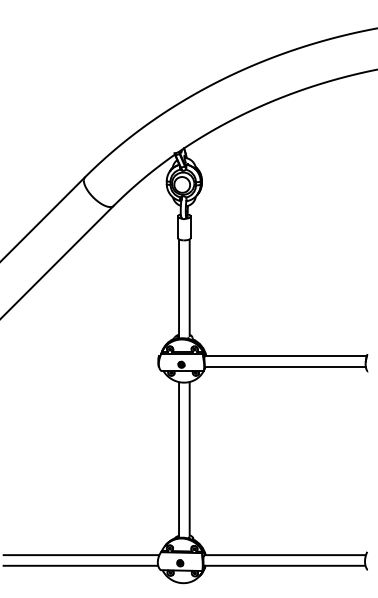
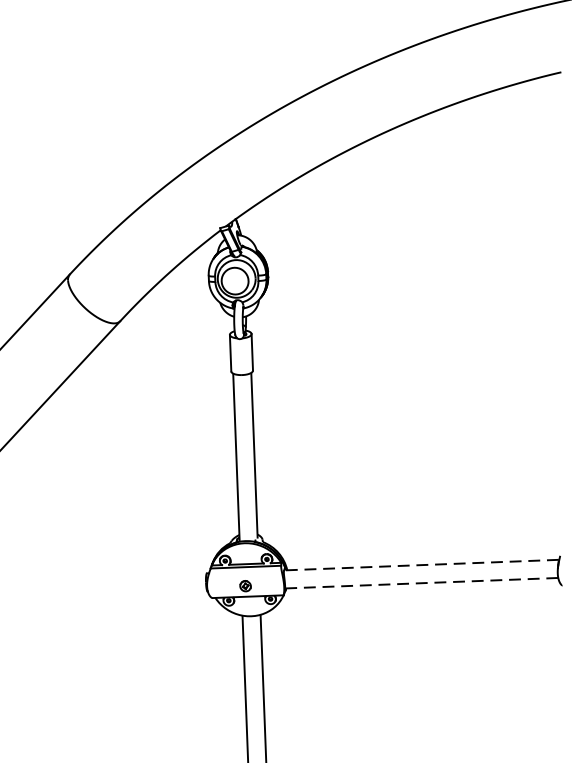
line: (285, 356) -> (421, 565), solid -> dashed
line: (285, 367) -> (422, 583), solid -> dashed

